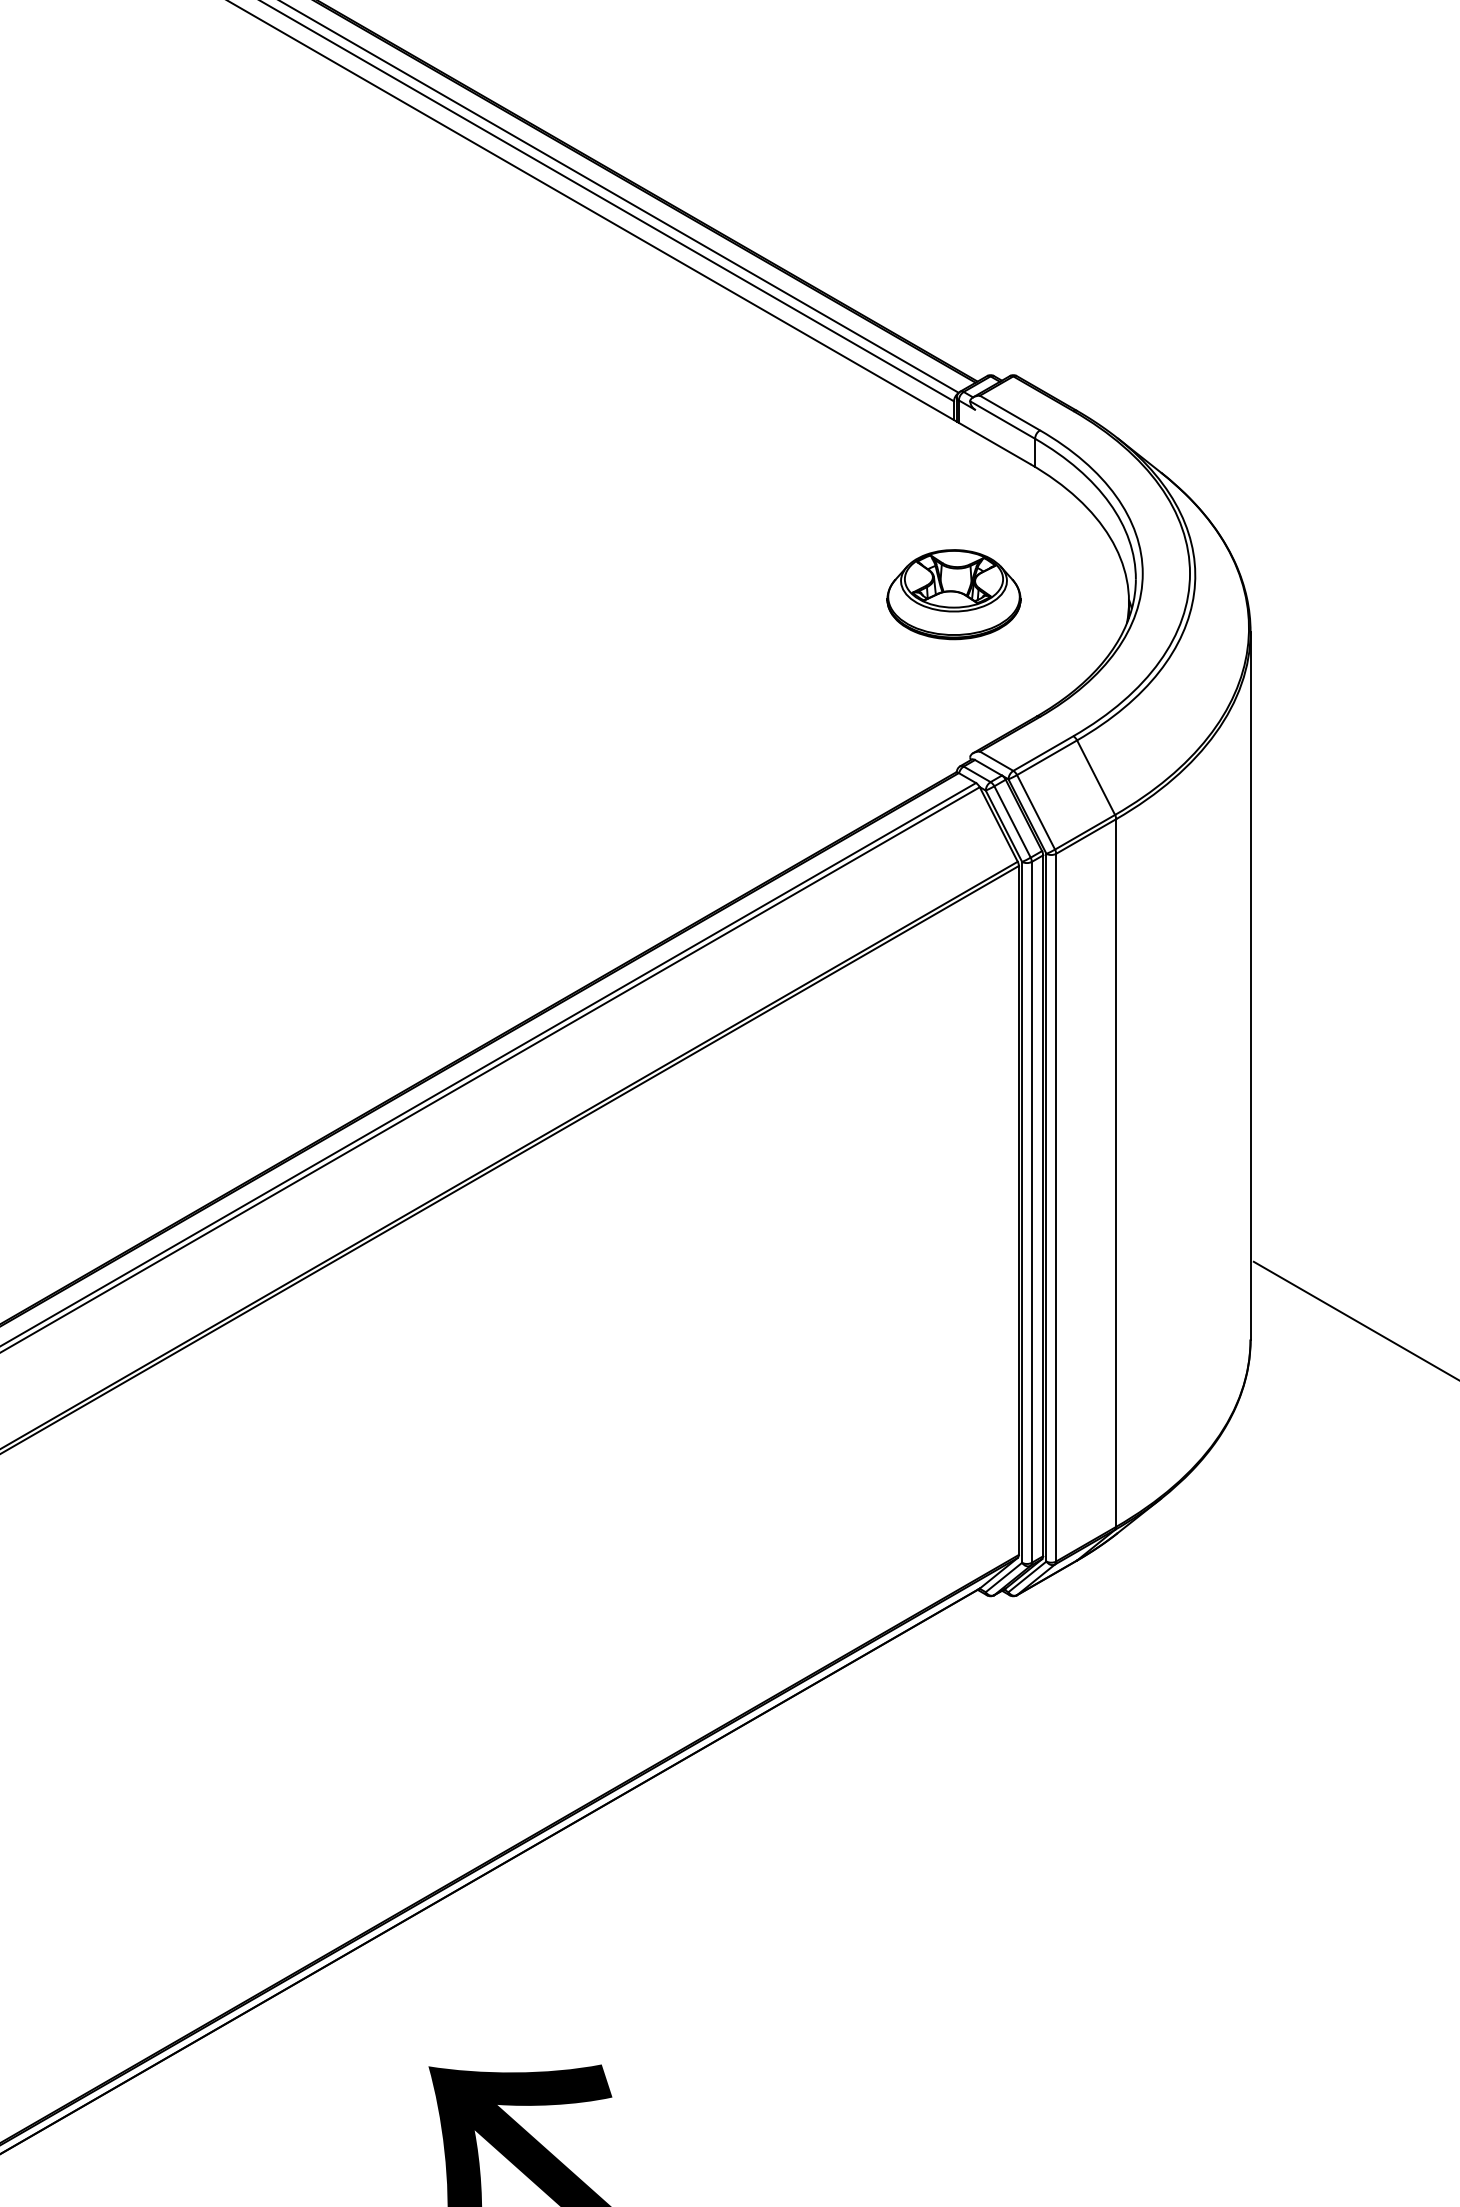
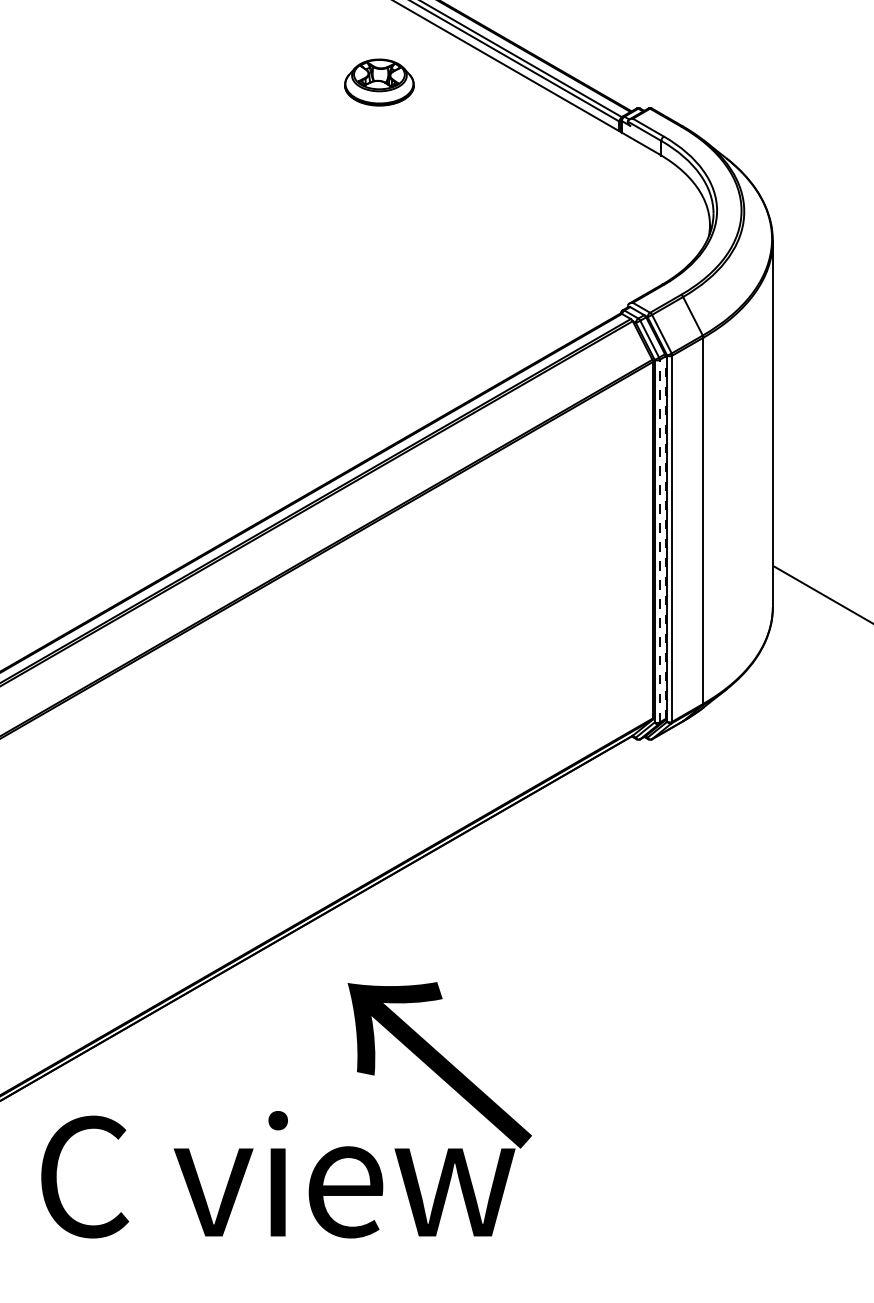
part: (954, 594) -> (379, 82), moved
line: (1043, 1205) -> (665, 537), solid -> dashed
line: (1031, 1211) -> (659, 540), solid -> dashed

